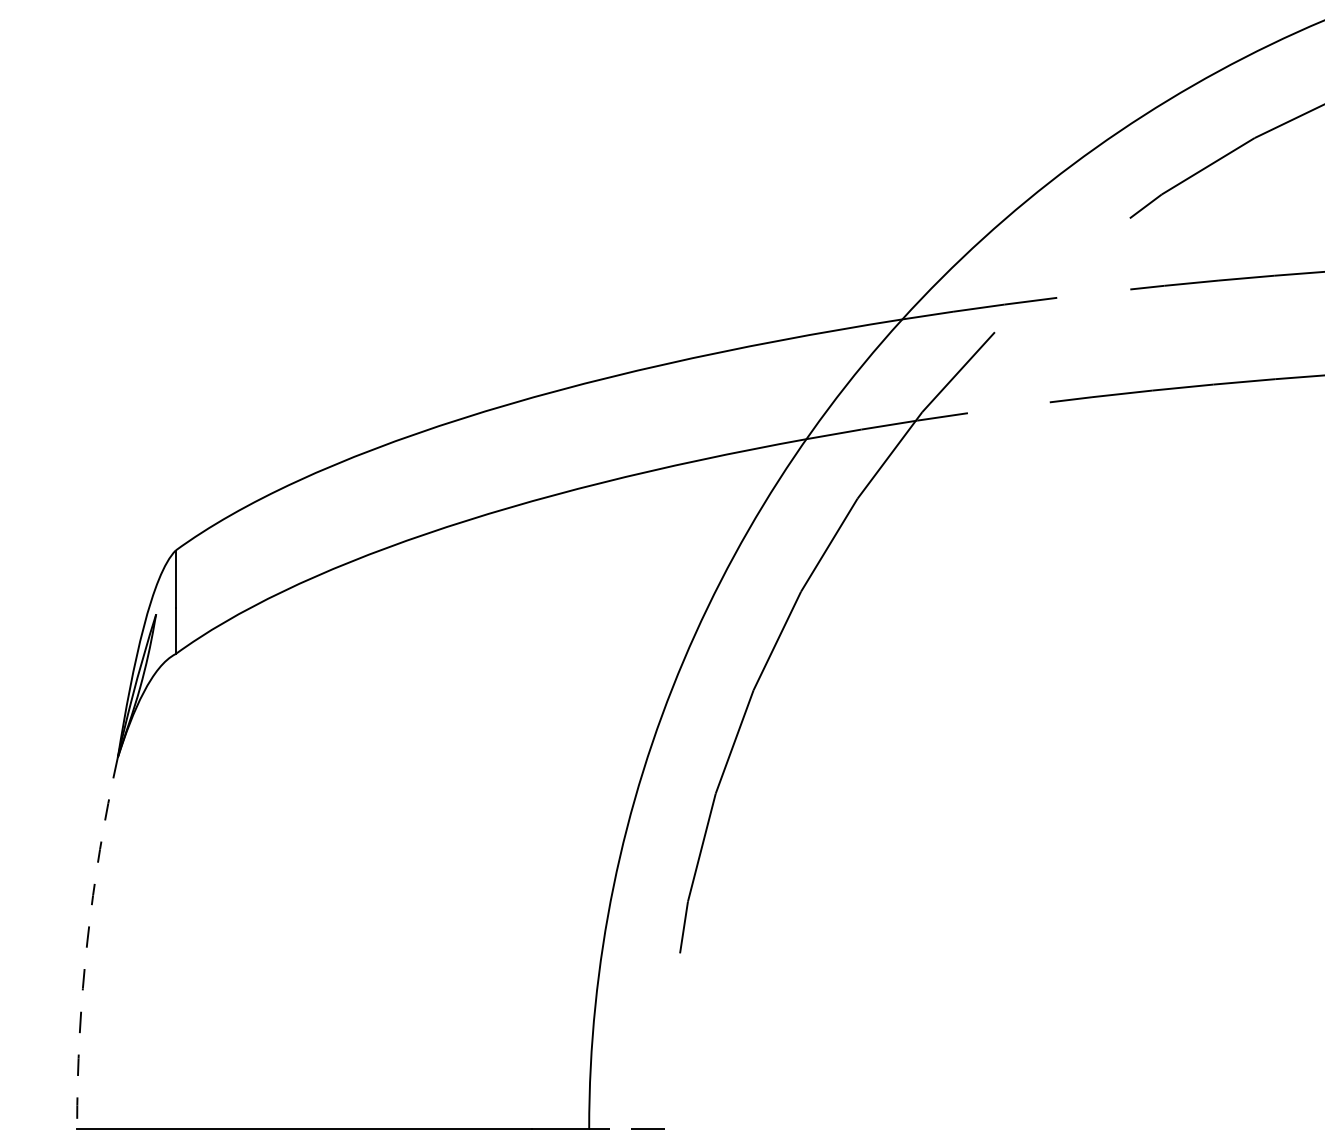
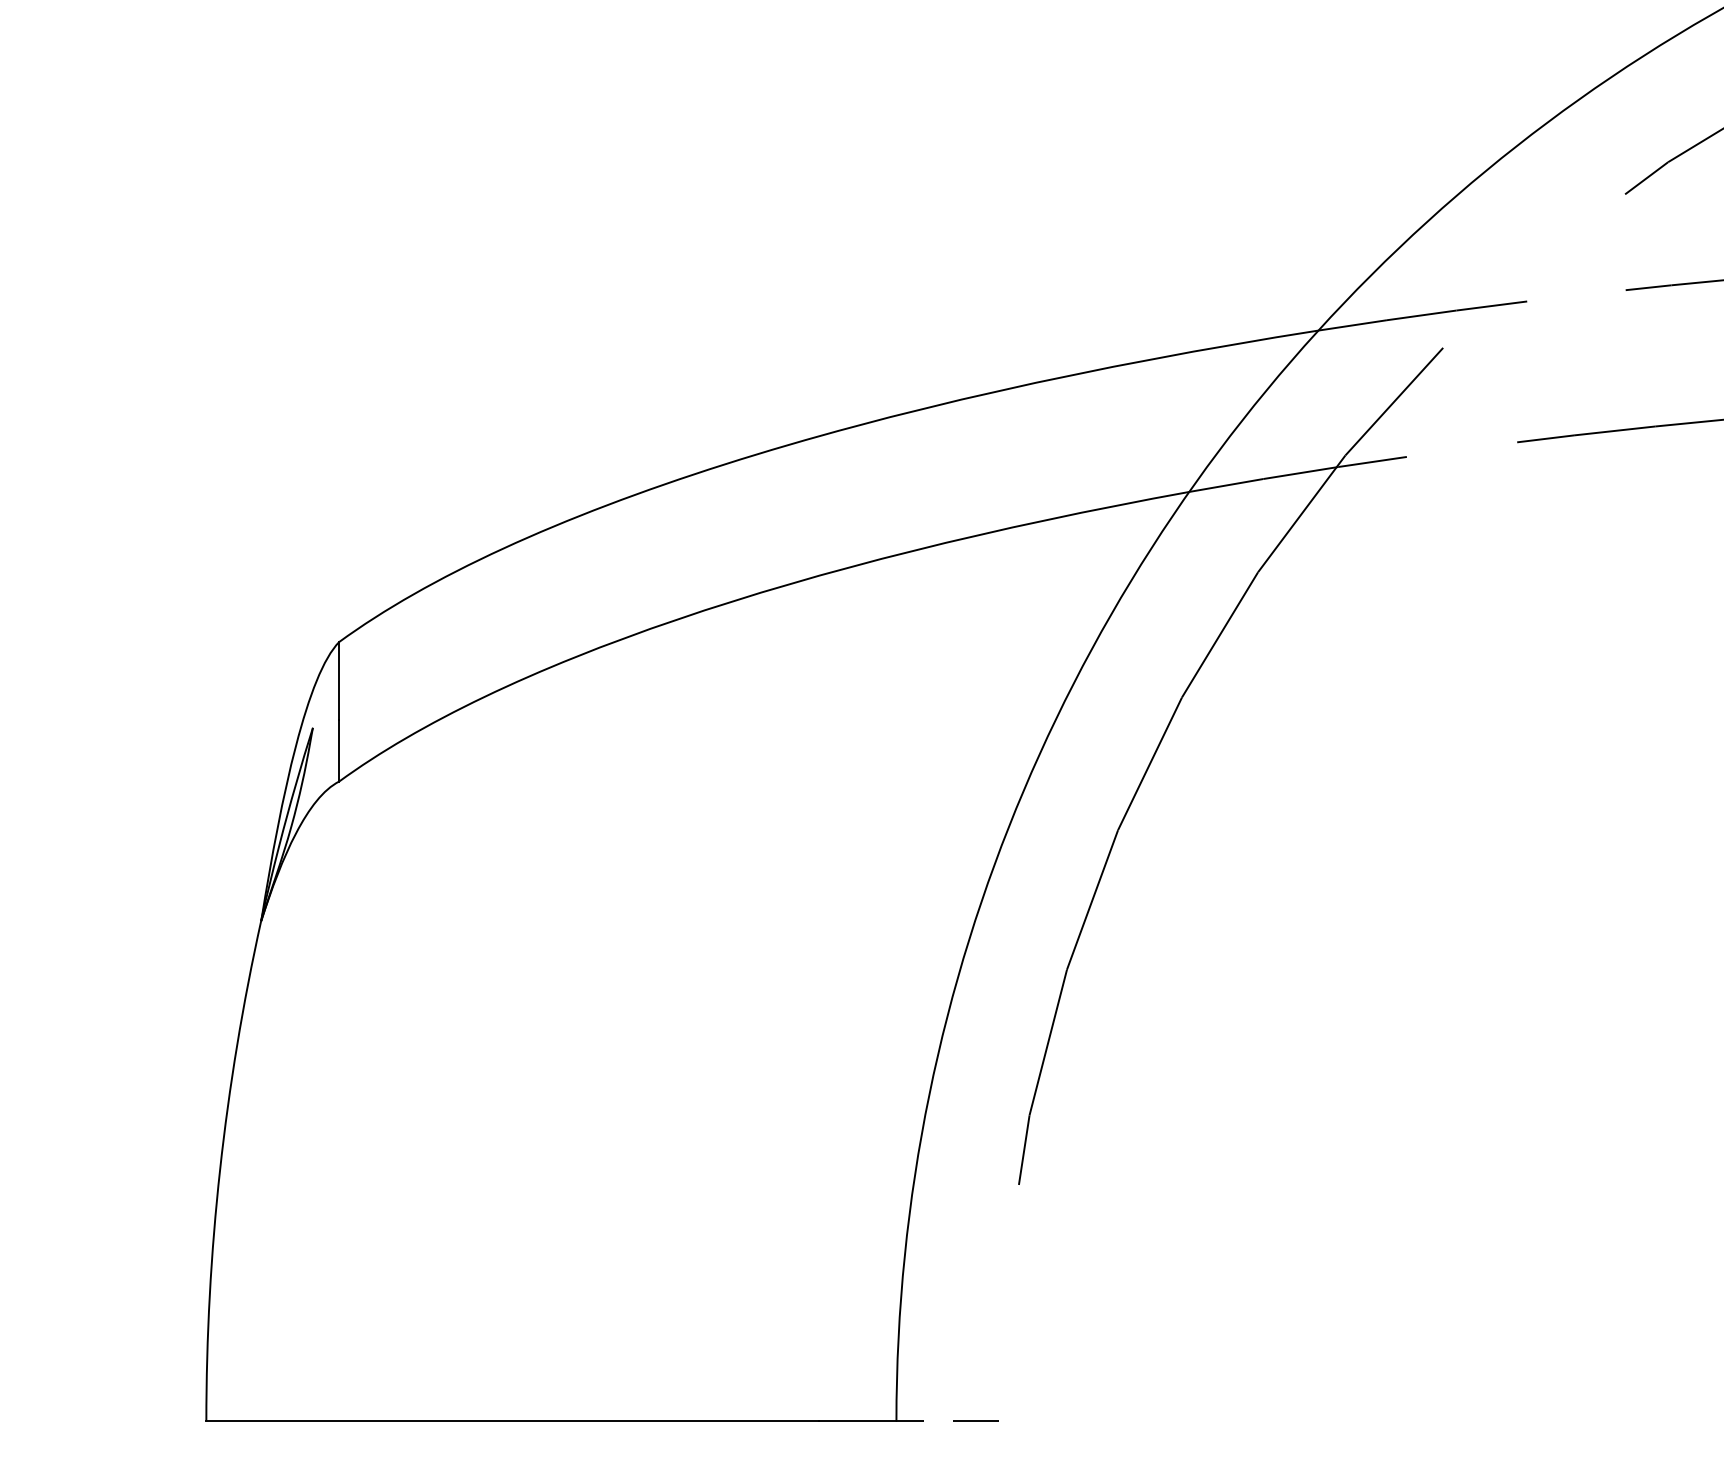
arc: (87, 942) -> (220, 1170), dashed -> solid

